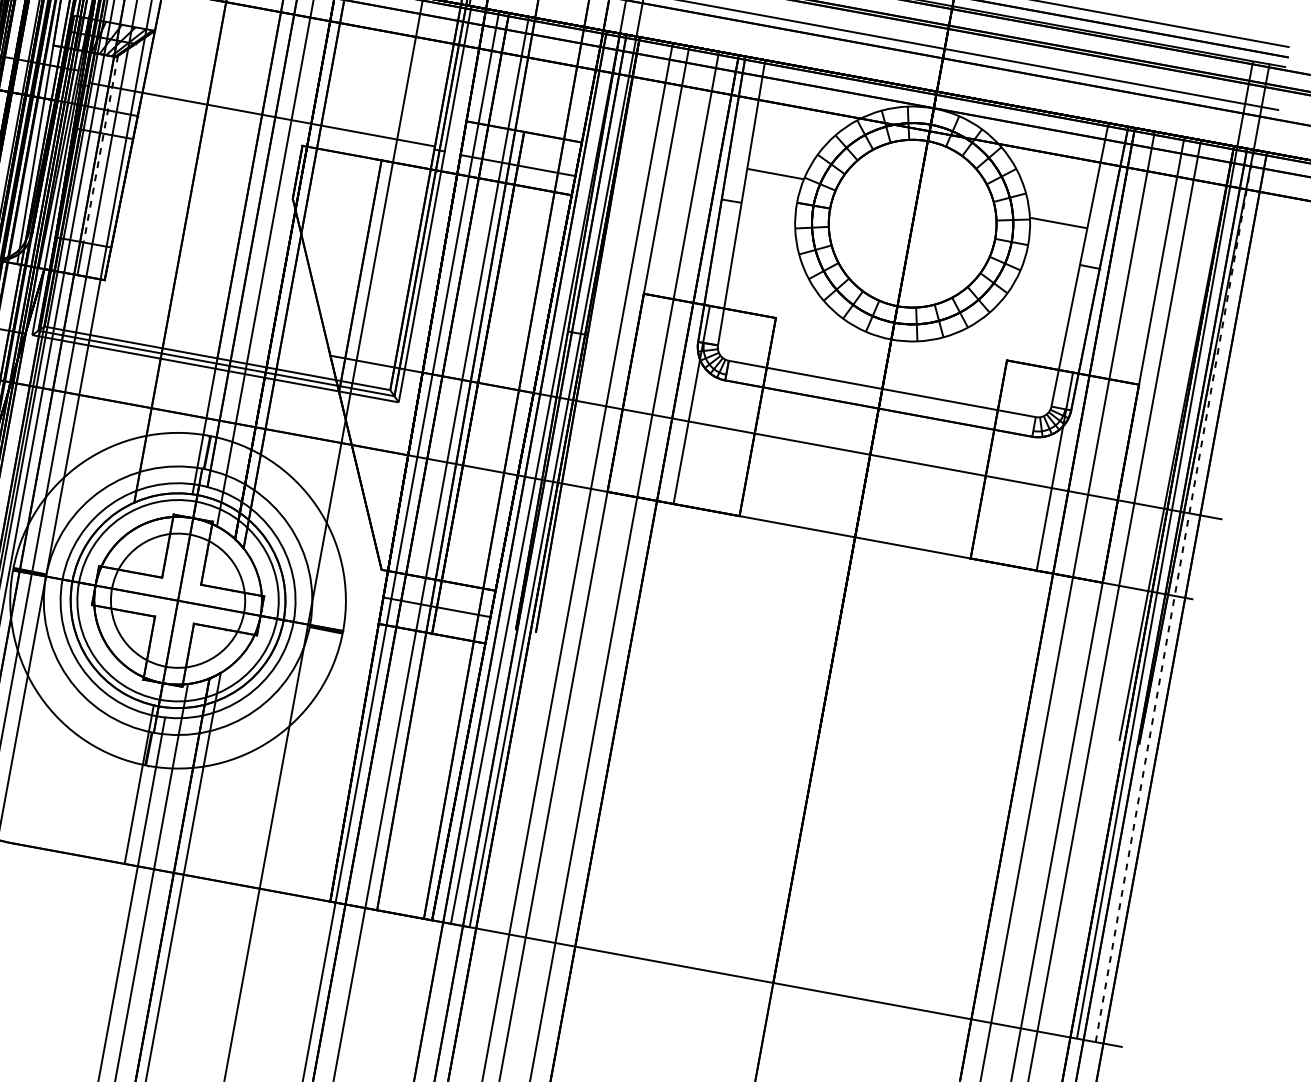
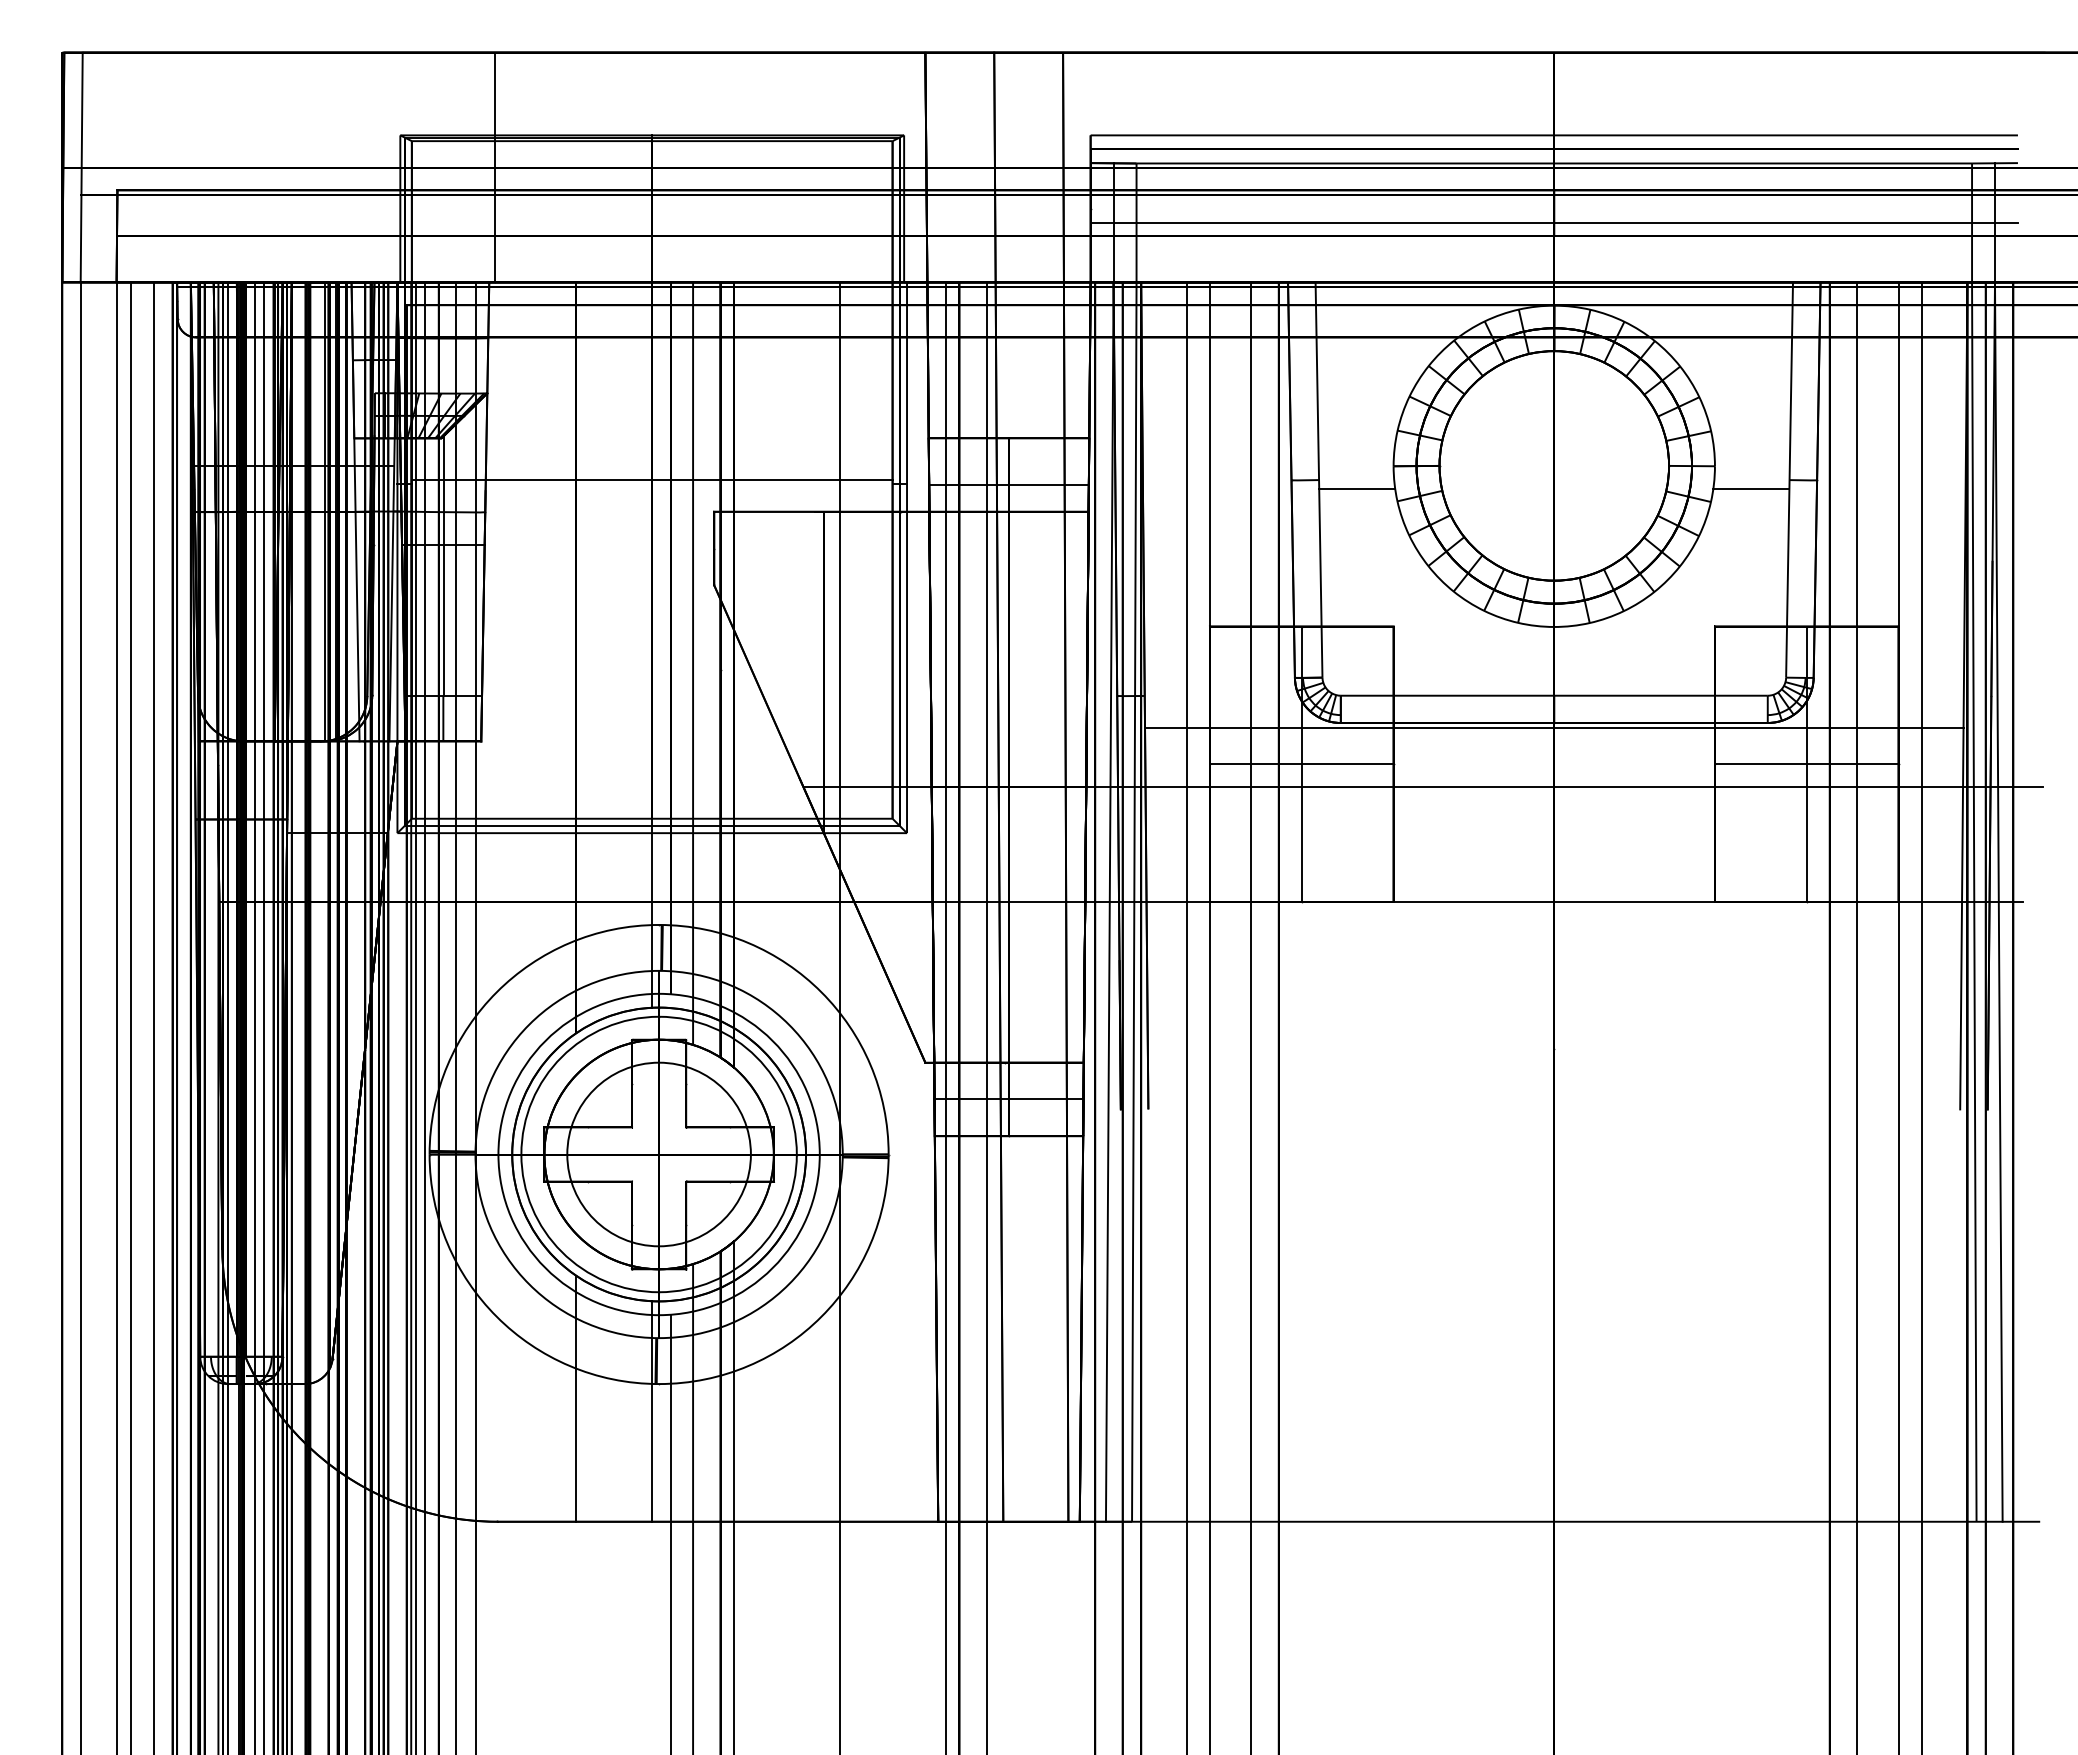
line: (100, 148) -> (443, 565), dashed -> solid
line: (775, 173) -> (1357, 488), moved
line: (1059, 222) -> (1751, 488), moved
line: (691, 405) -> (1301, 764), added
line: (877, 411) -> (1553, 727), added
line: (1054, 471) -> (1806, 764), added
line: (1174, 596) -> (1998, 902), dashed -> solid
line: (86, 765) -> (576, 1398), added

